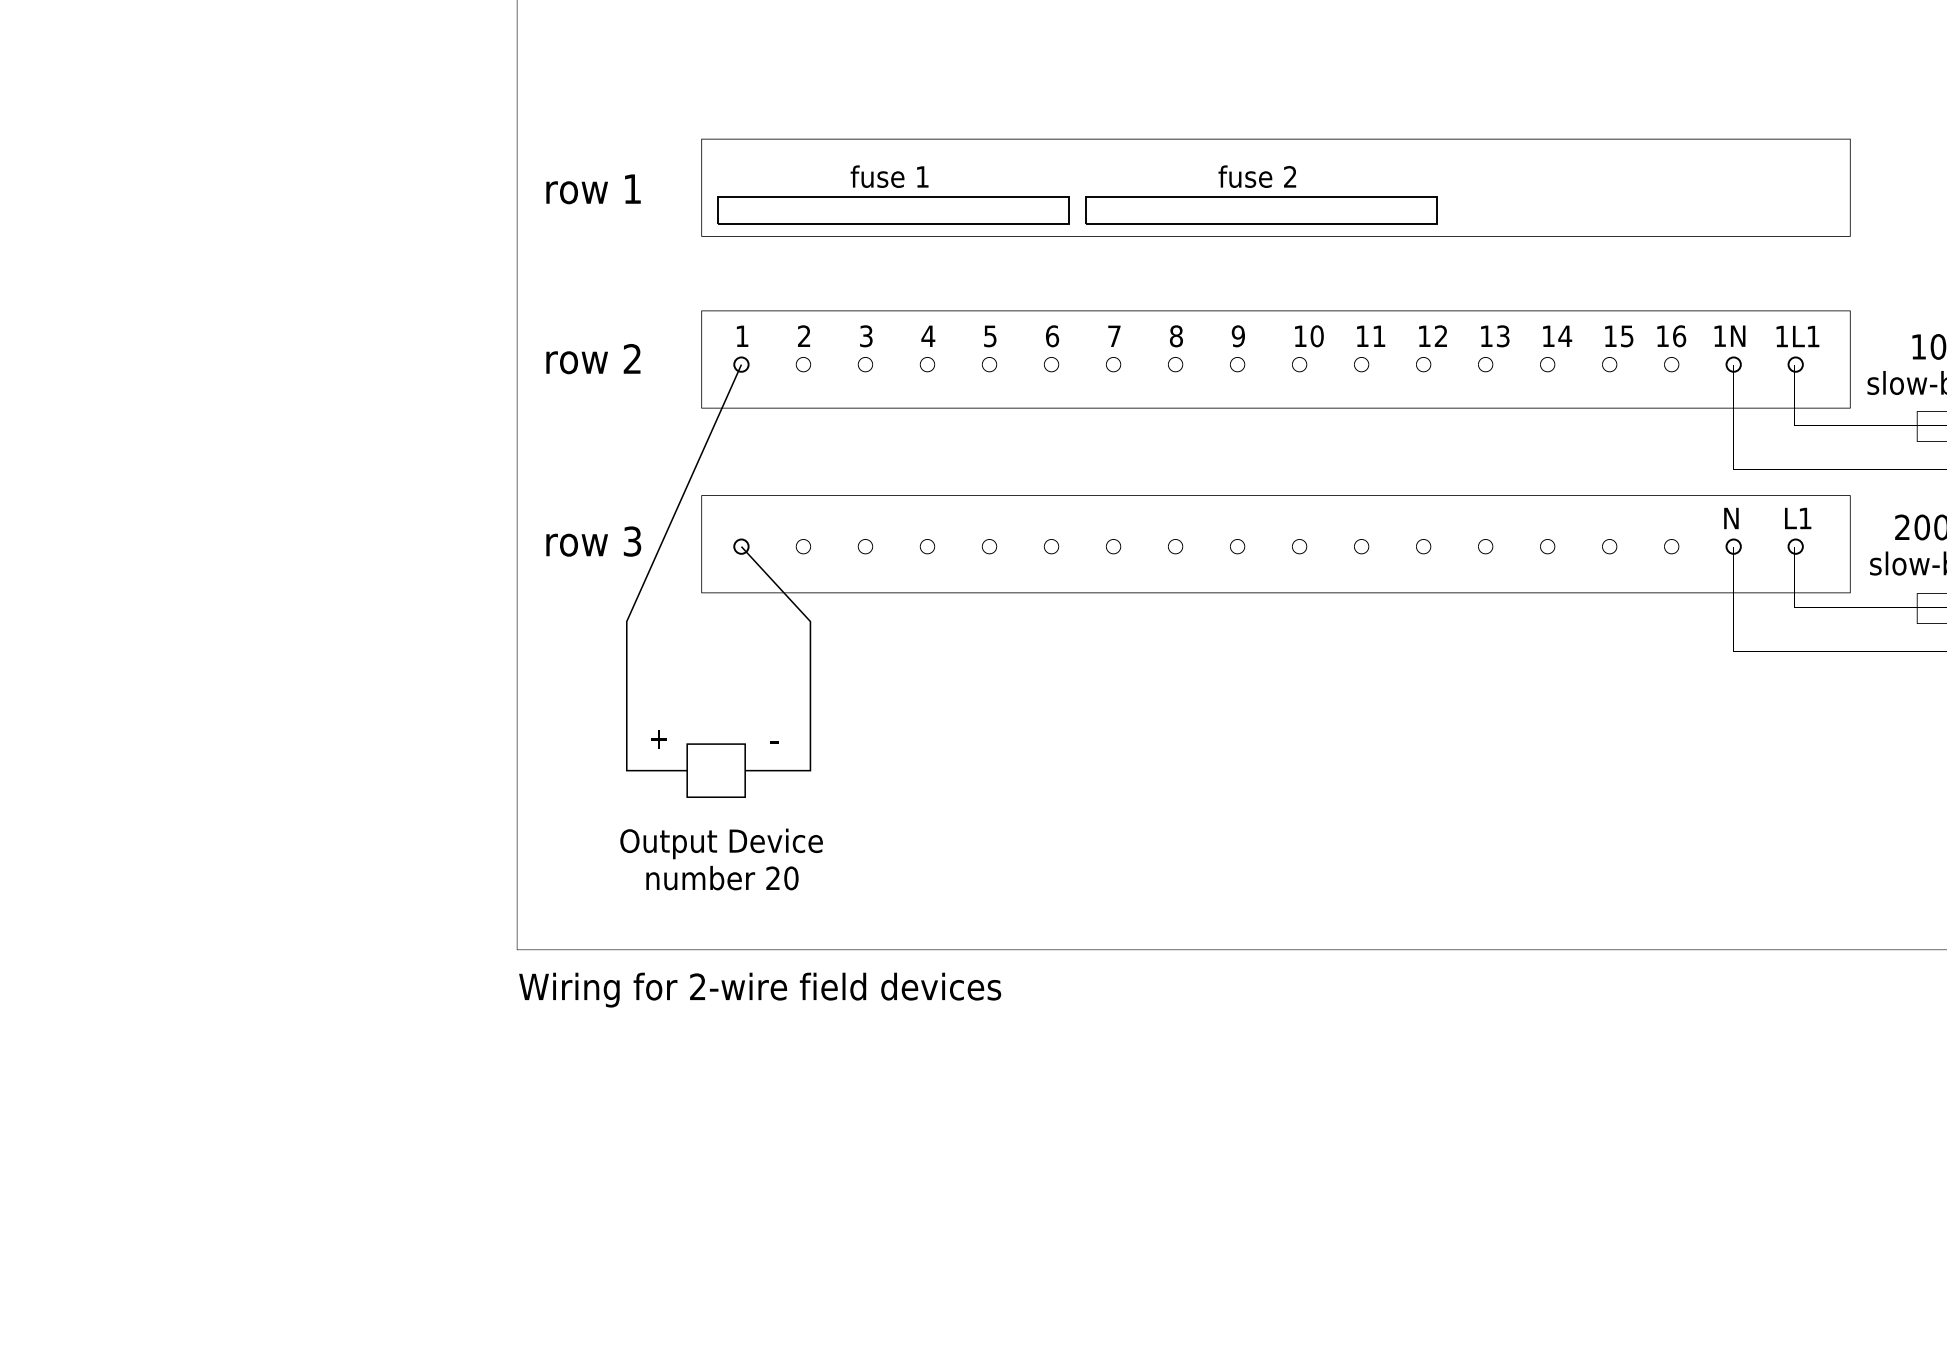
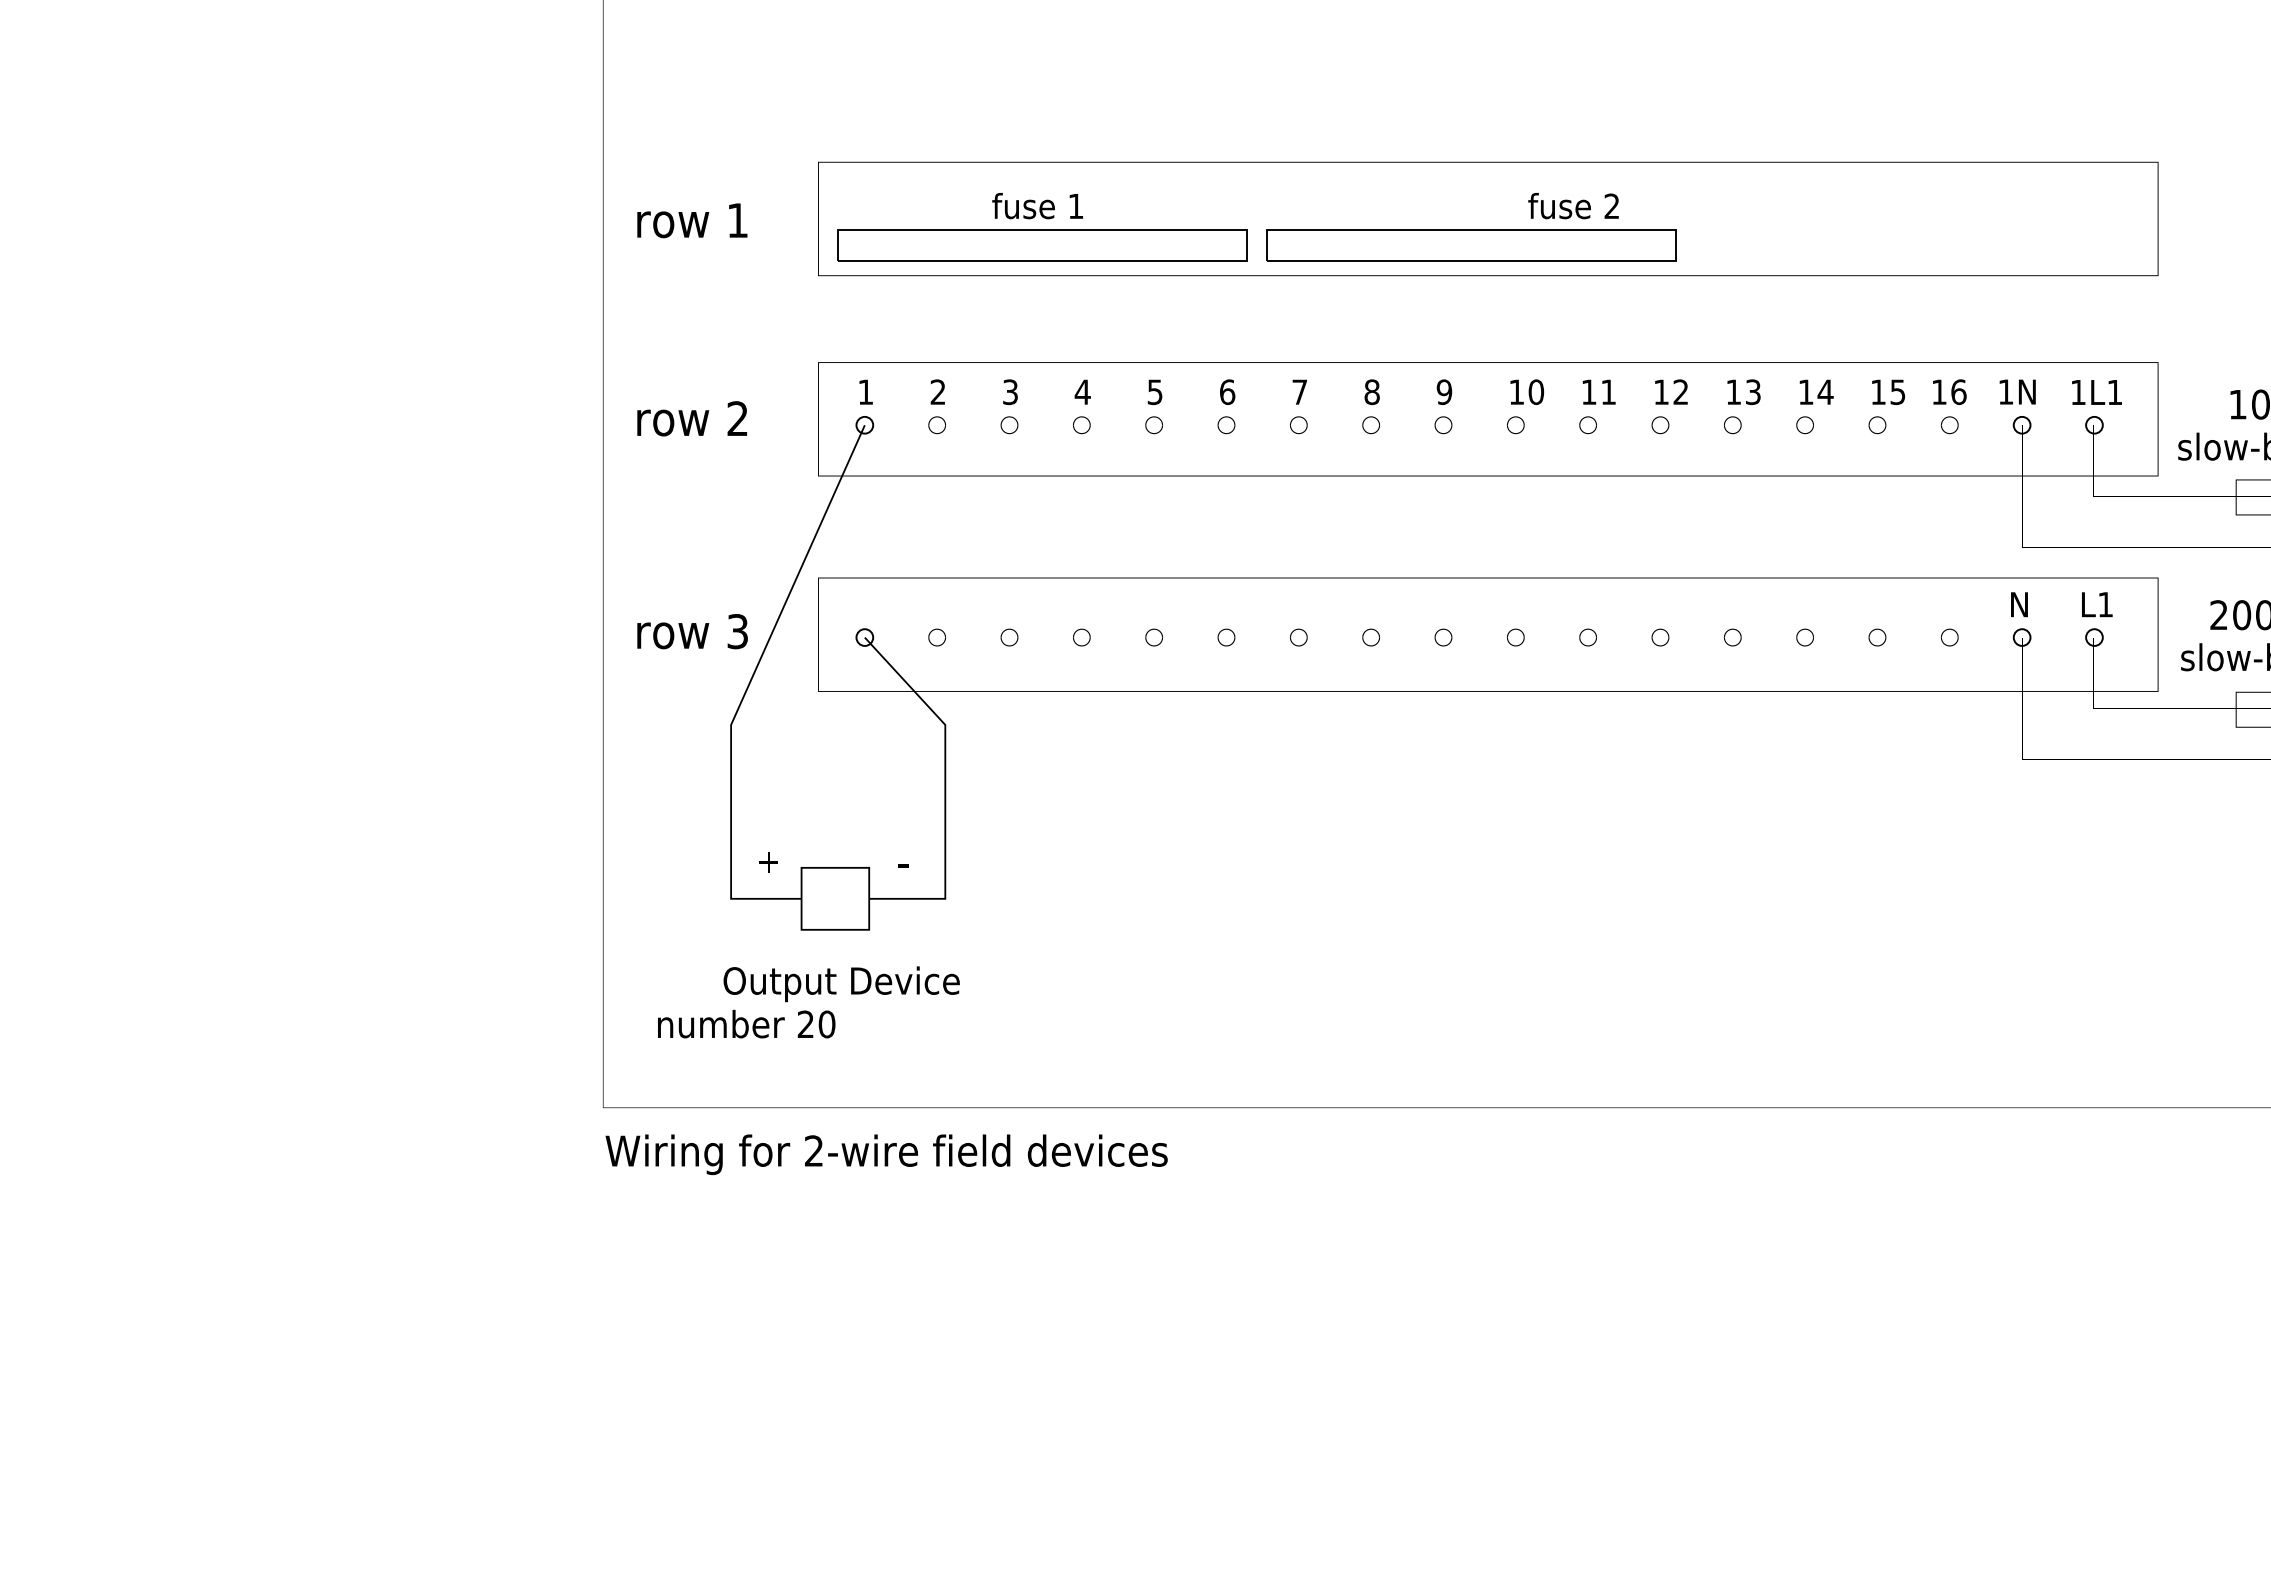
text: (1257, 177) -> (1573, 206), moved
text: (722, 877) -> (746, 1023), moved

